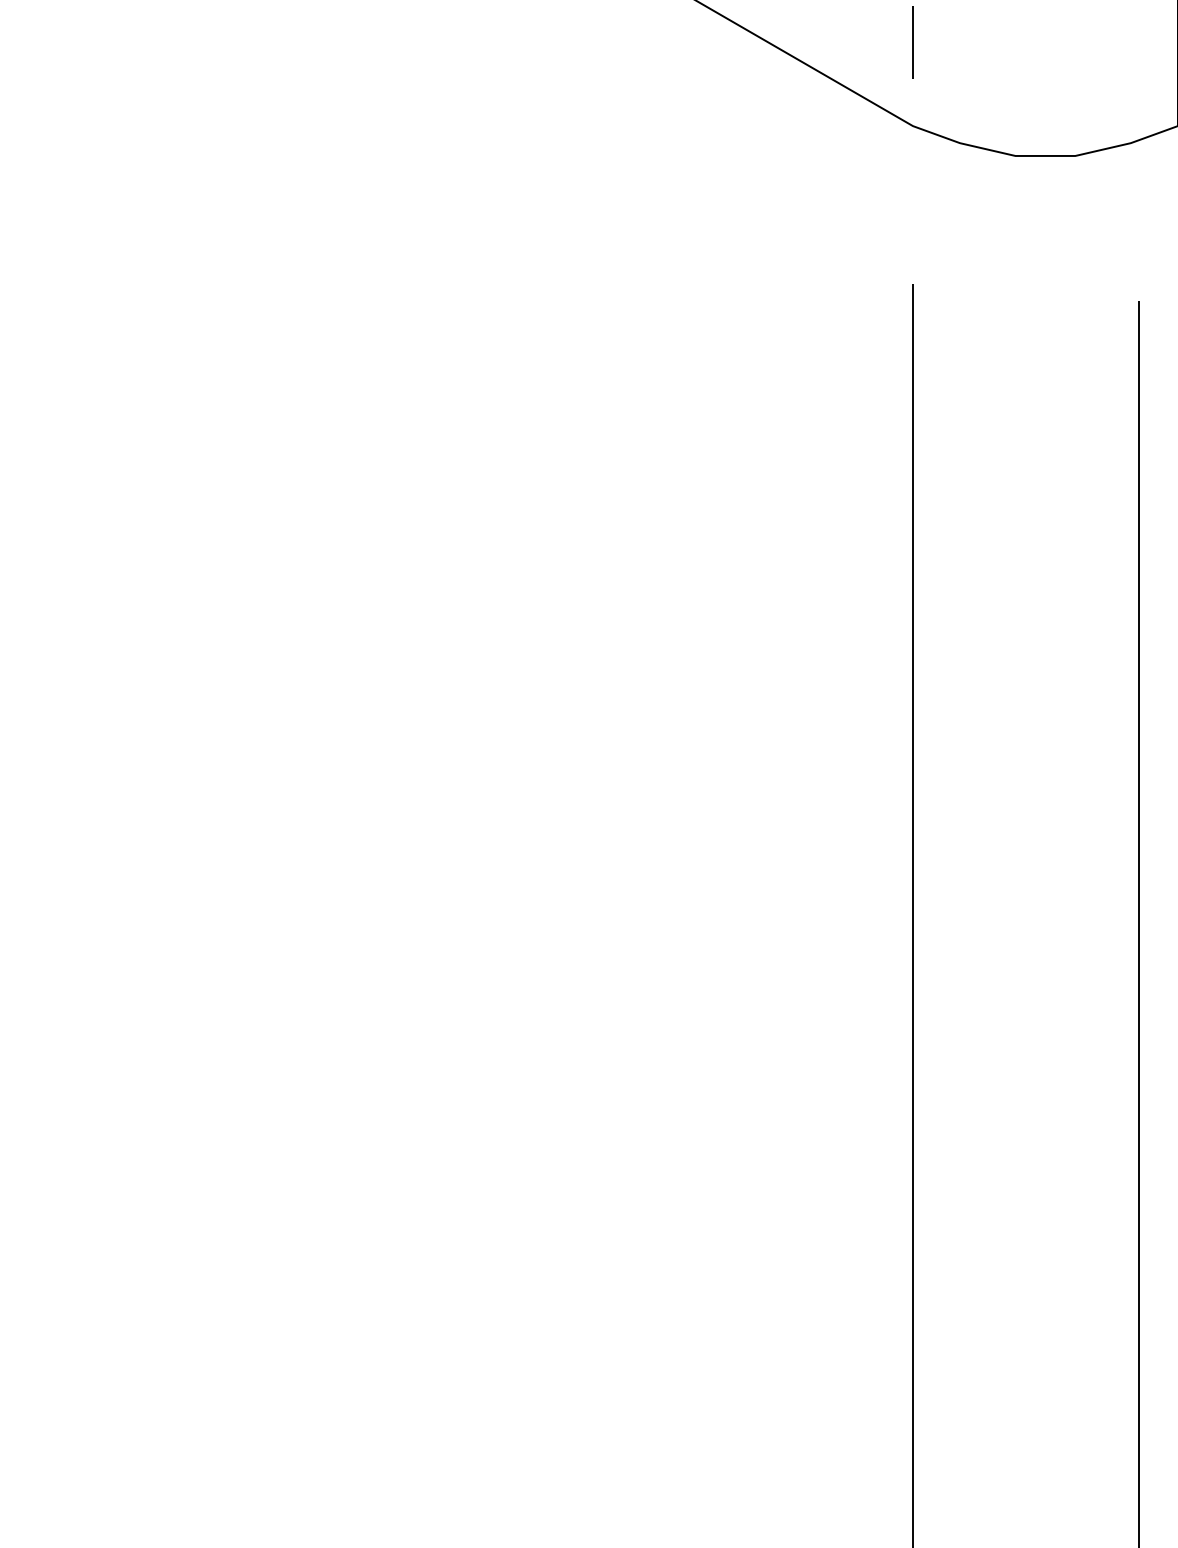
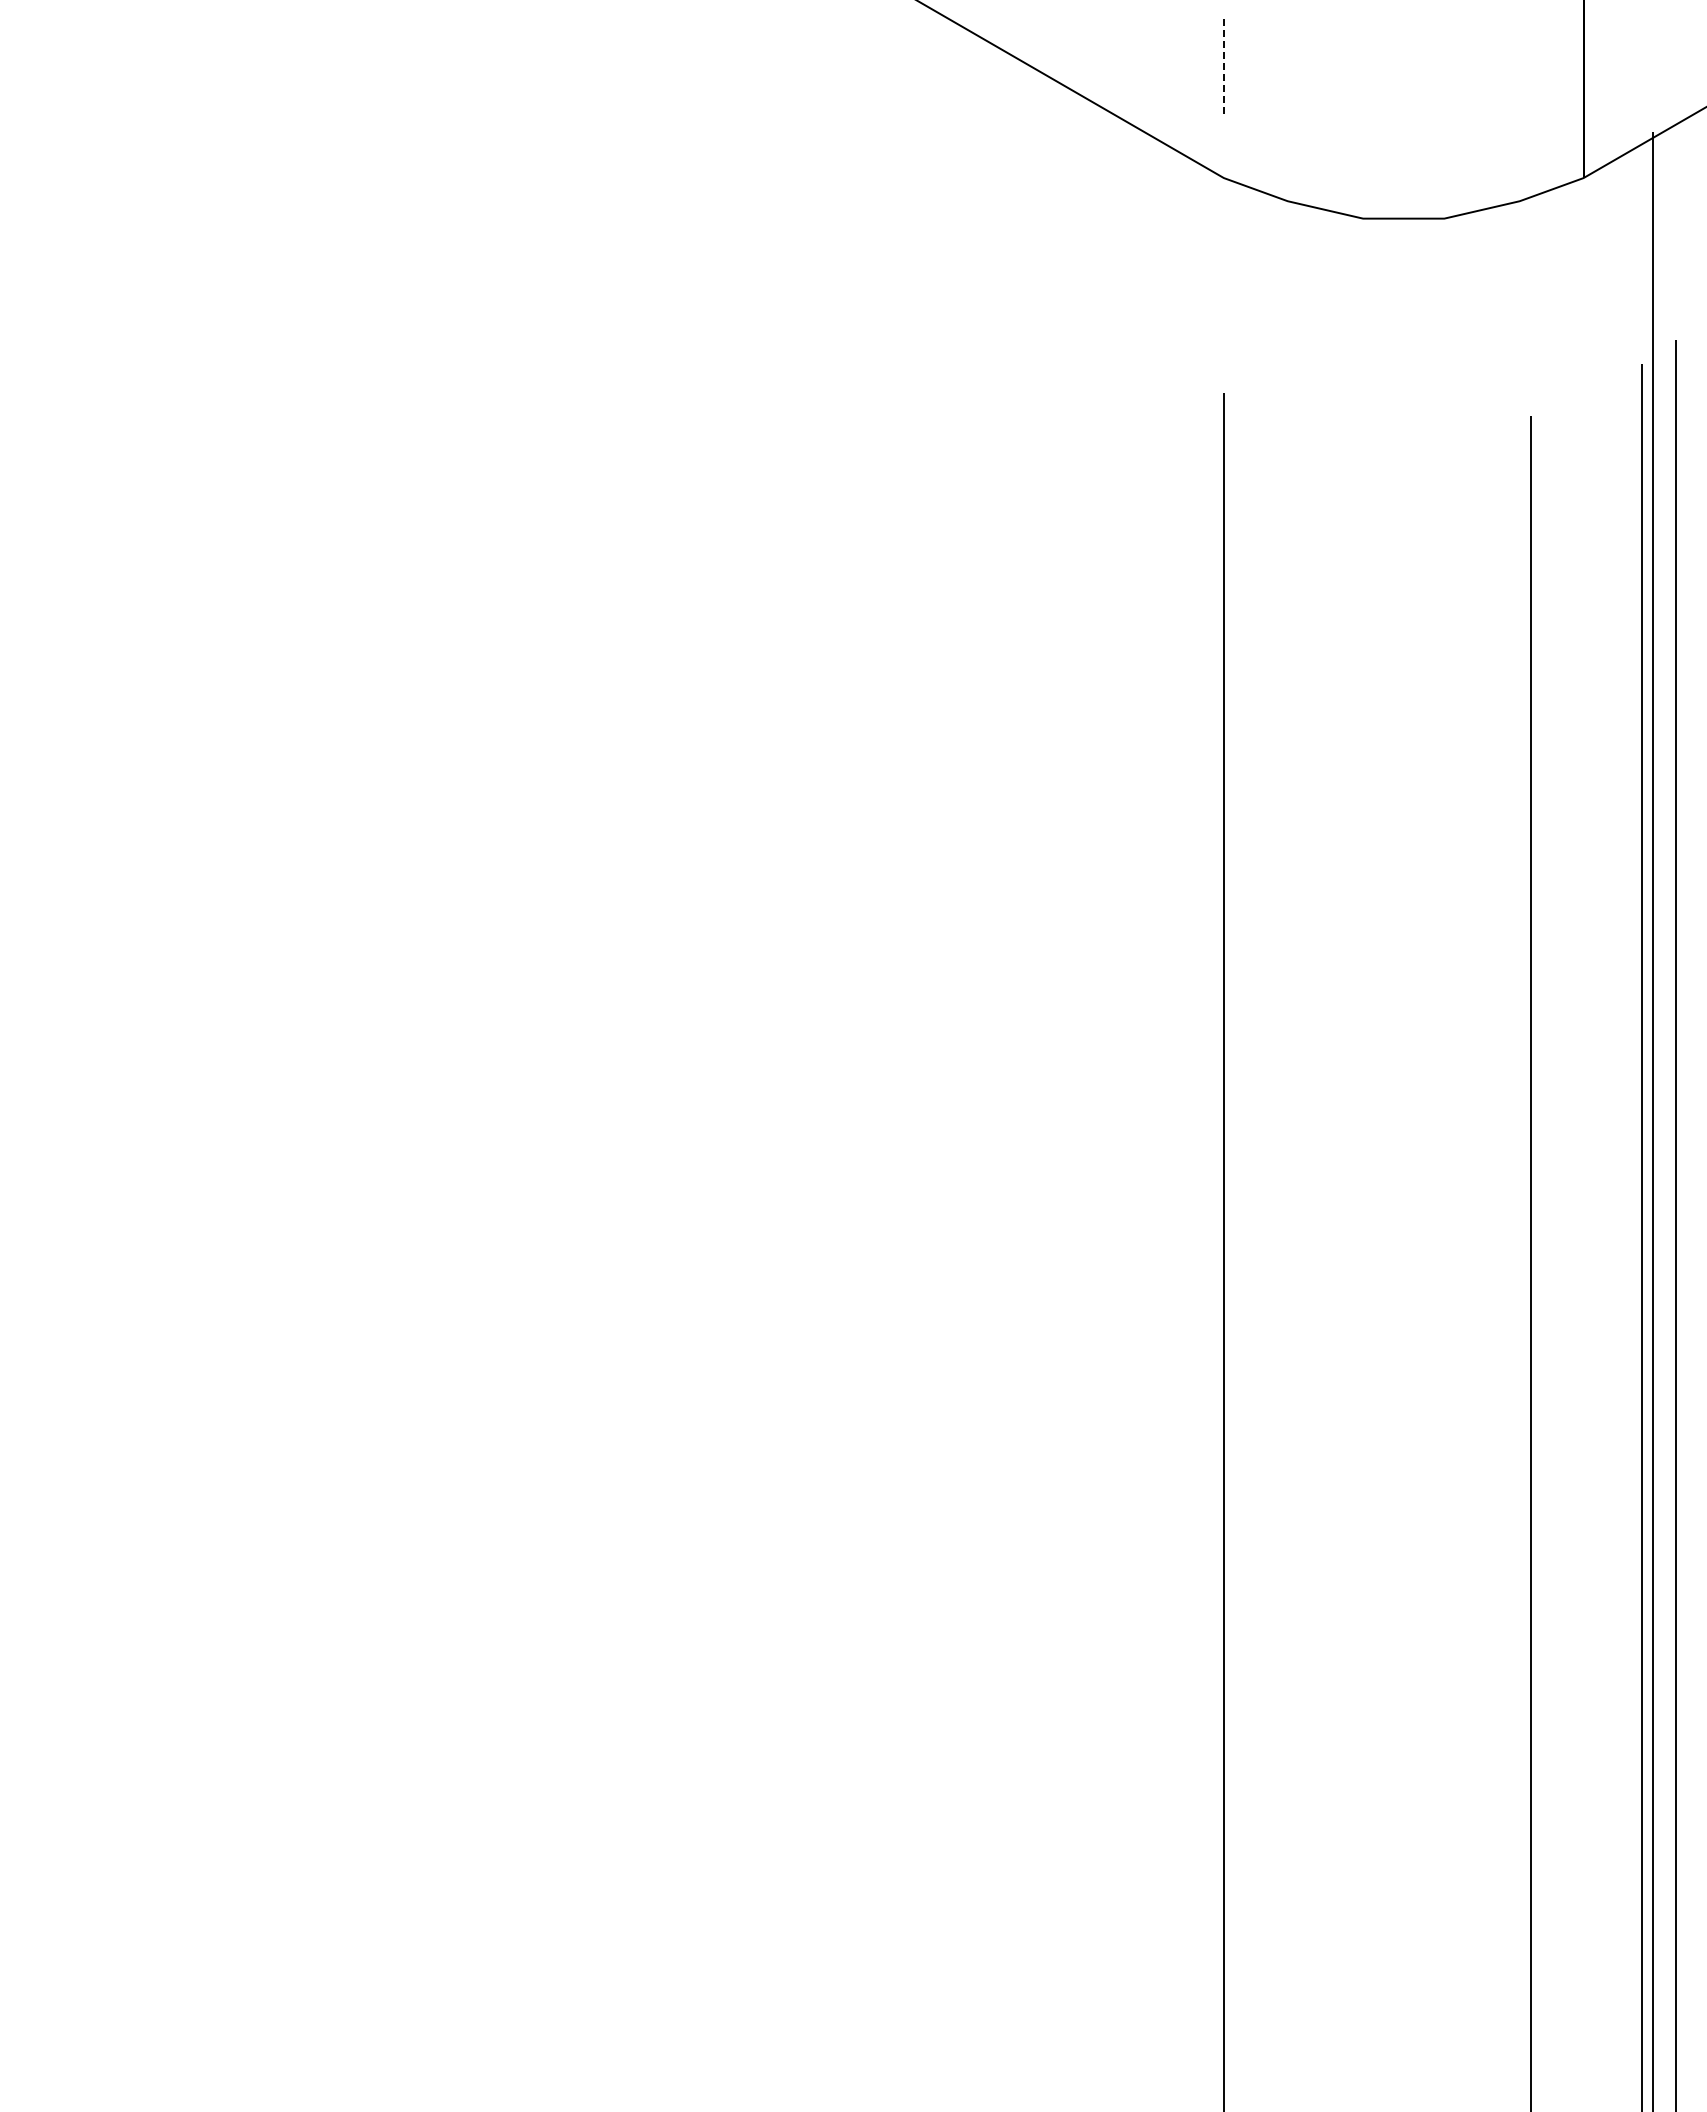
line: (912, 42) -> (1223, 64), solid -> dashed

